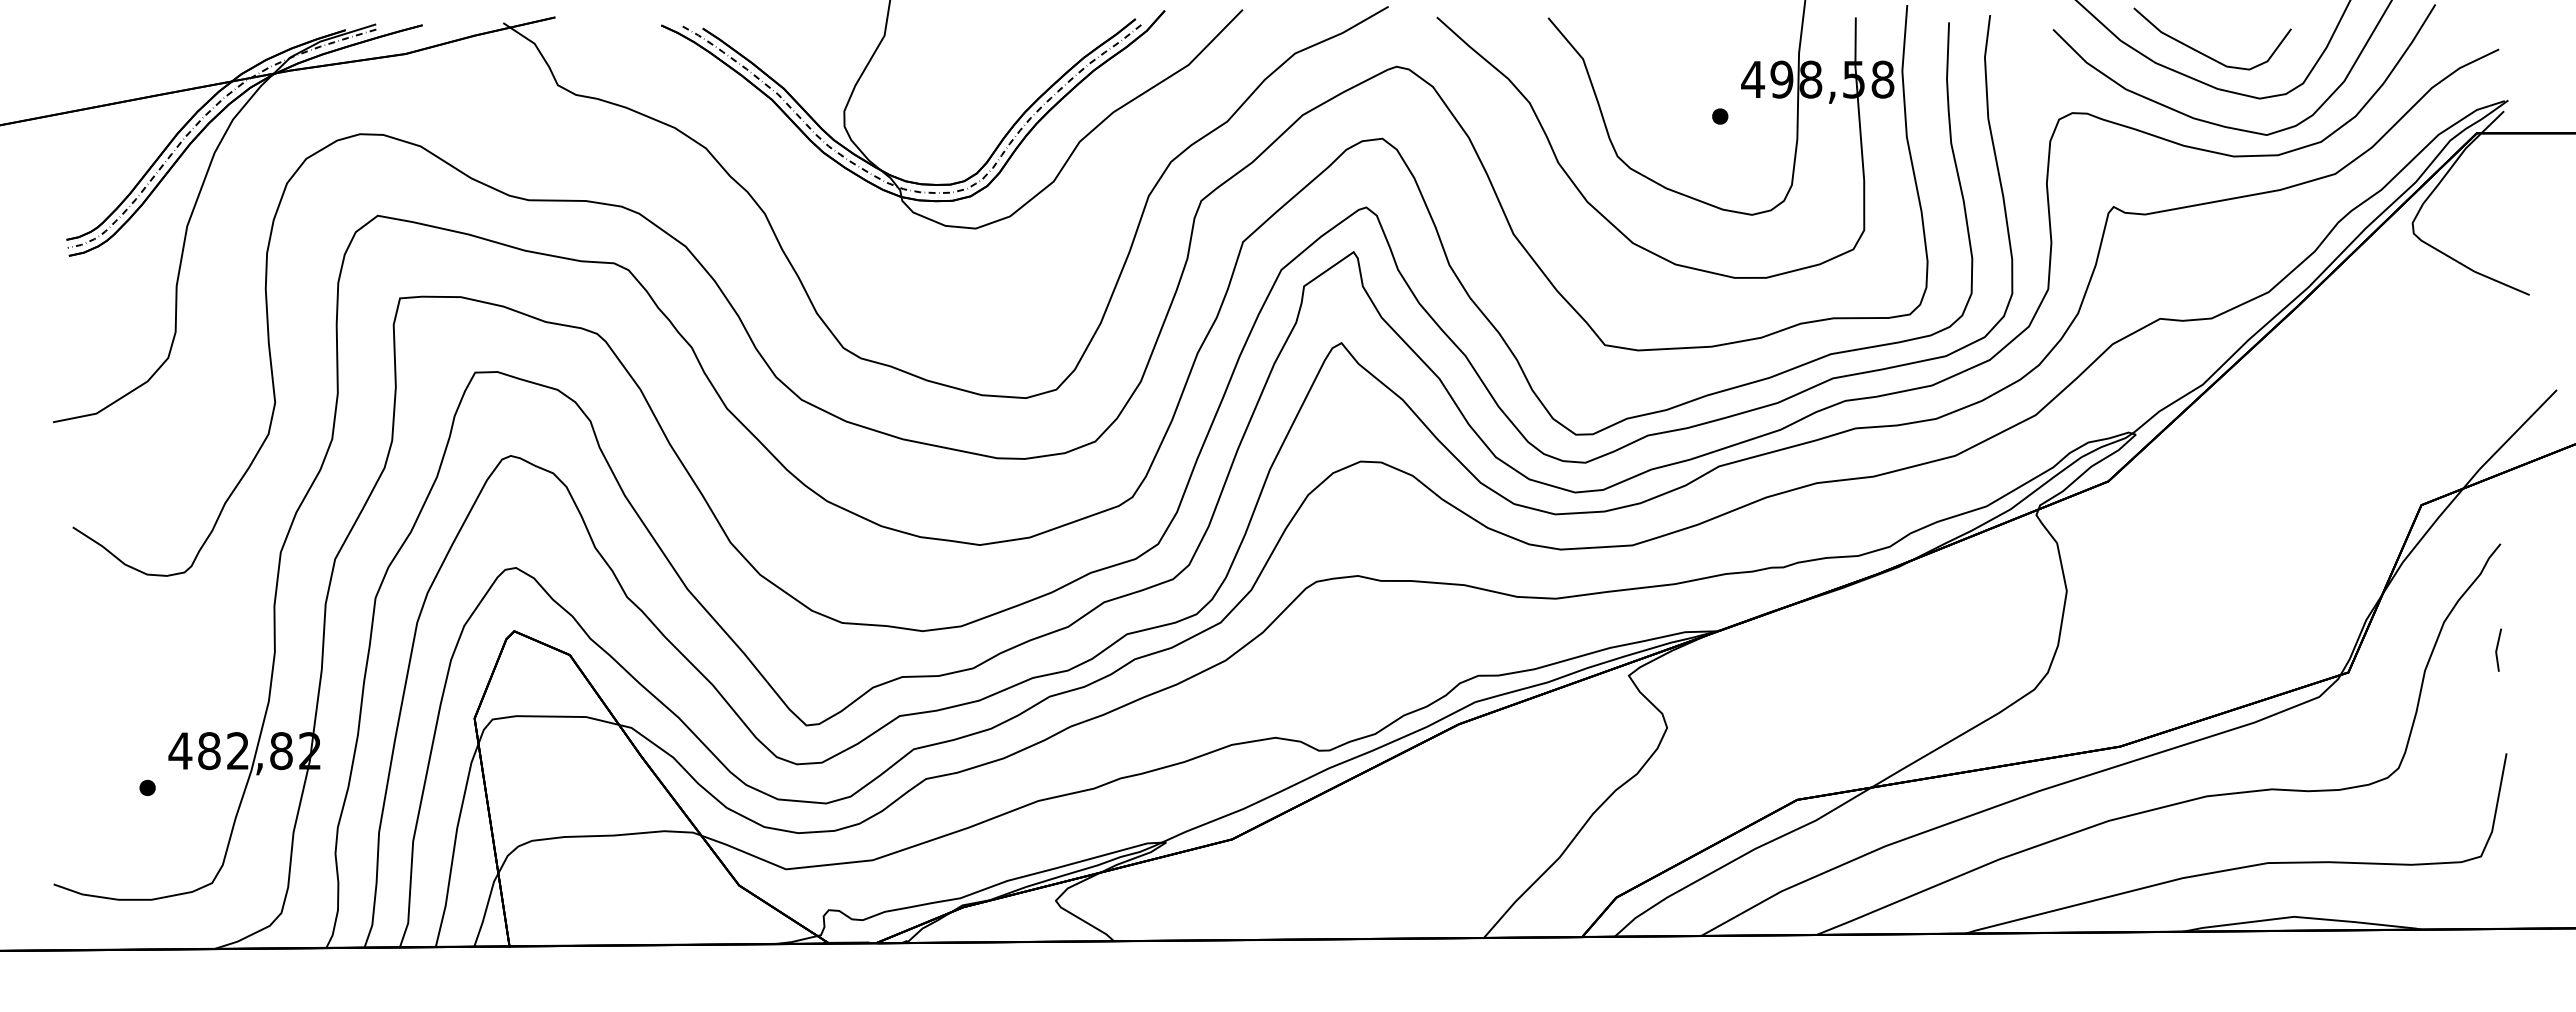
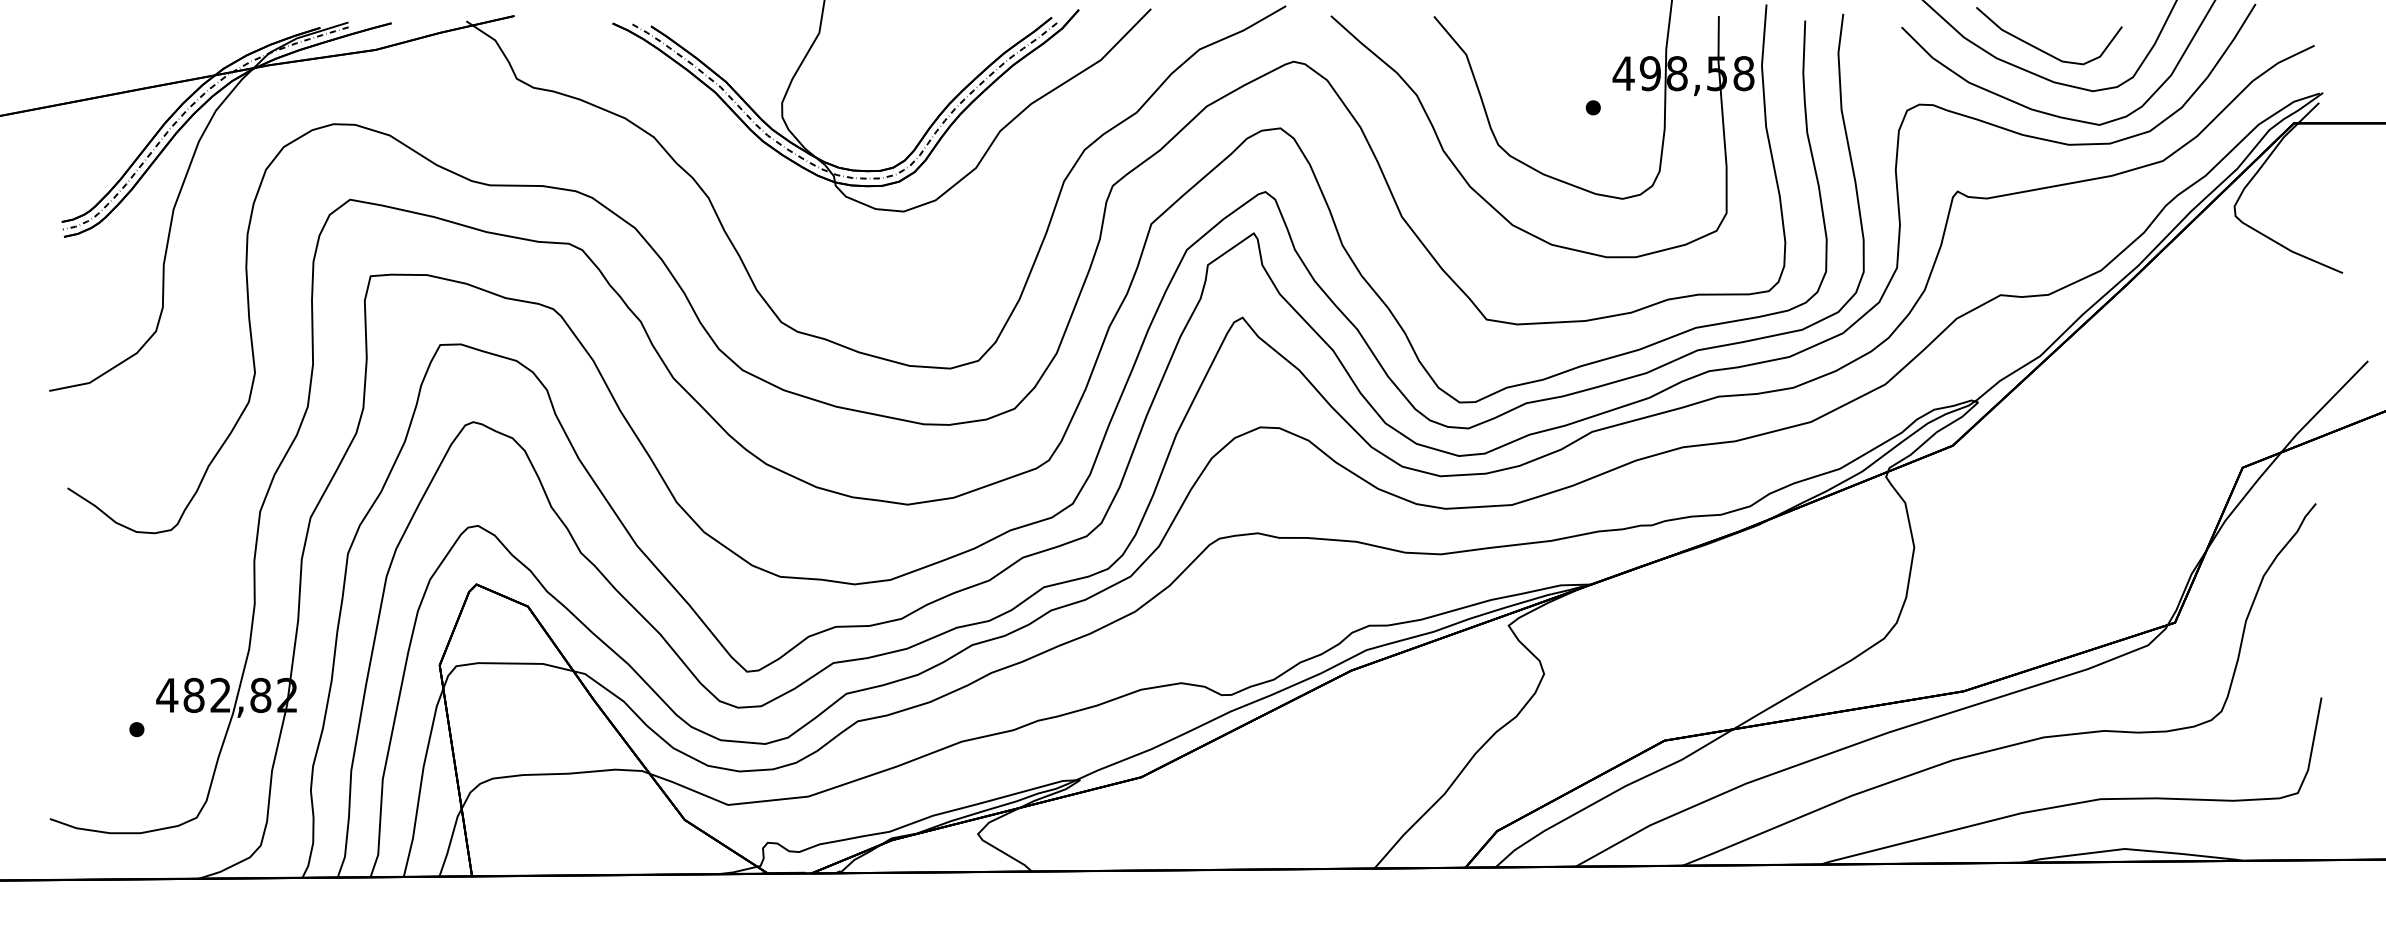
line: (2497, 649) -> (2313, 601), removed

